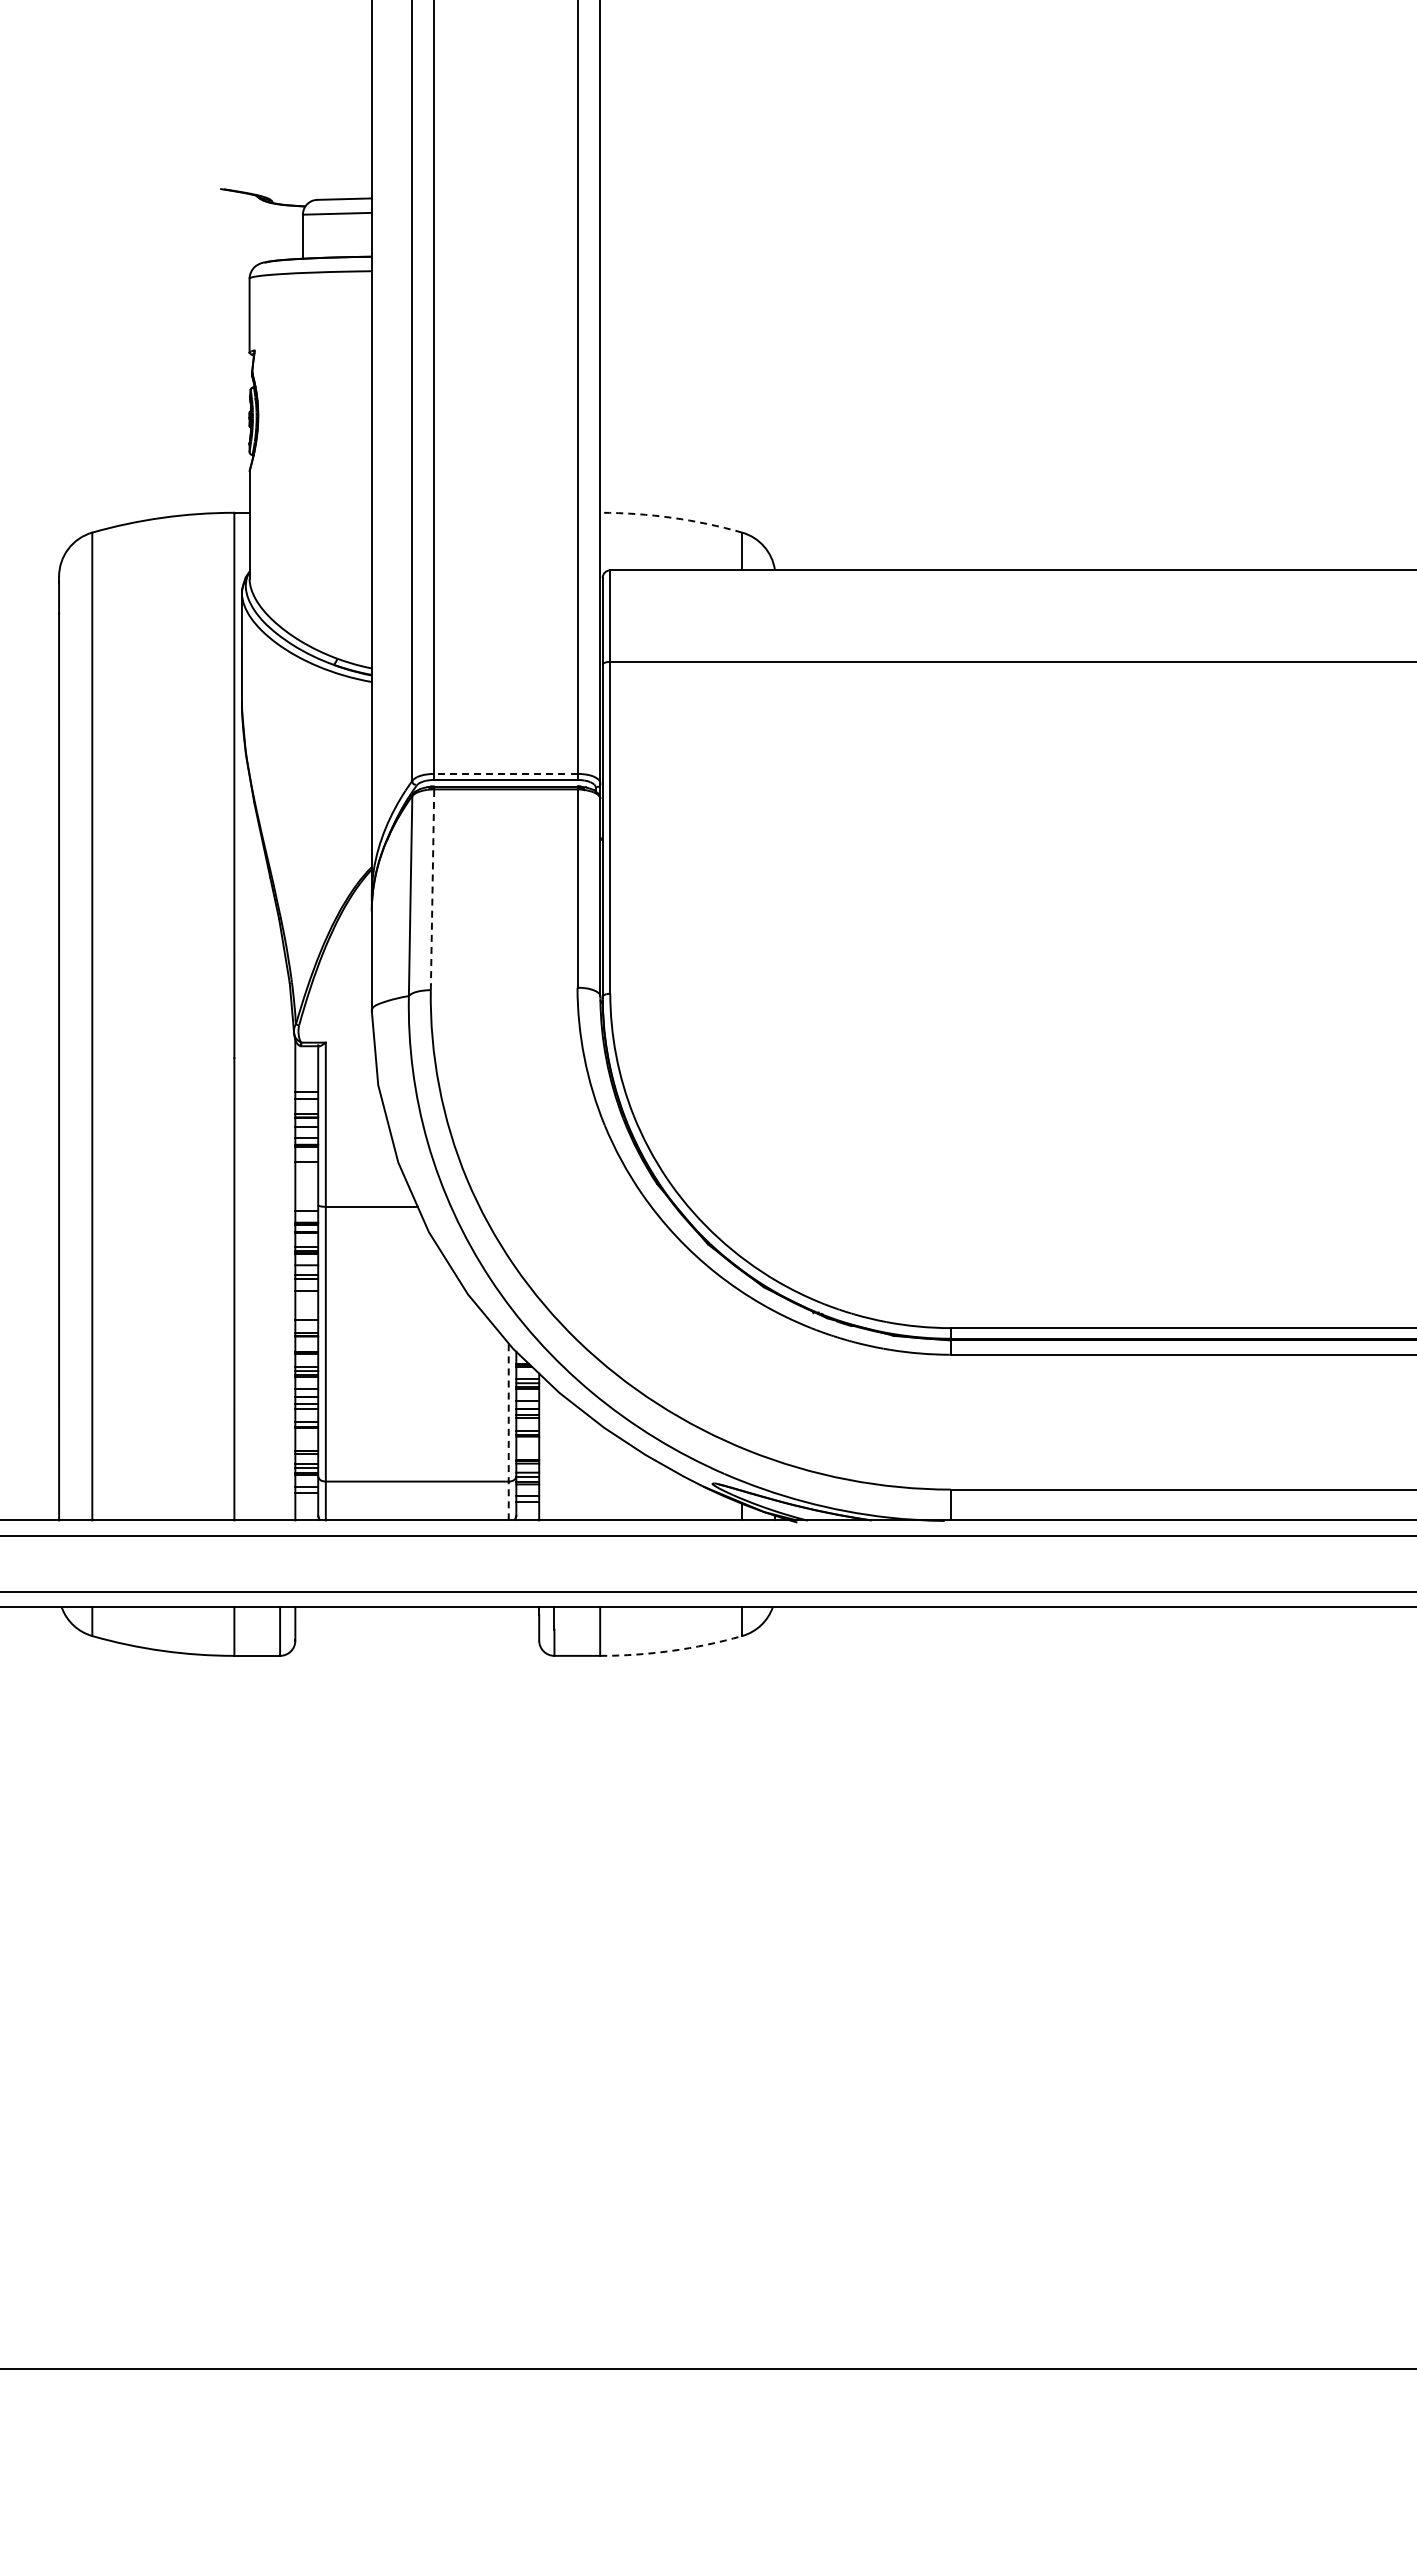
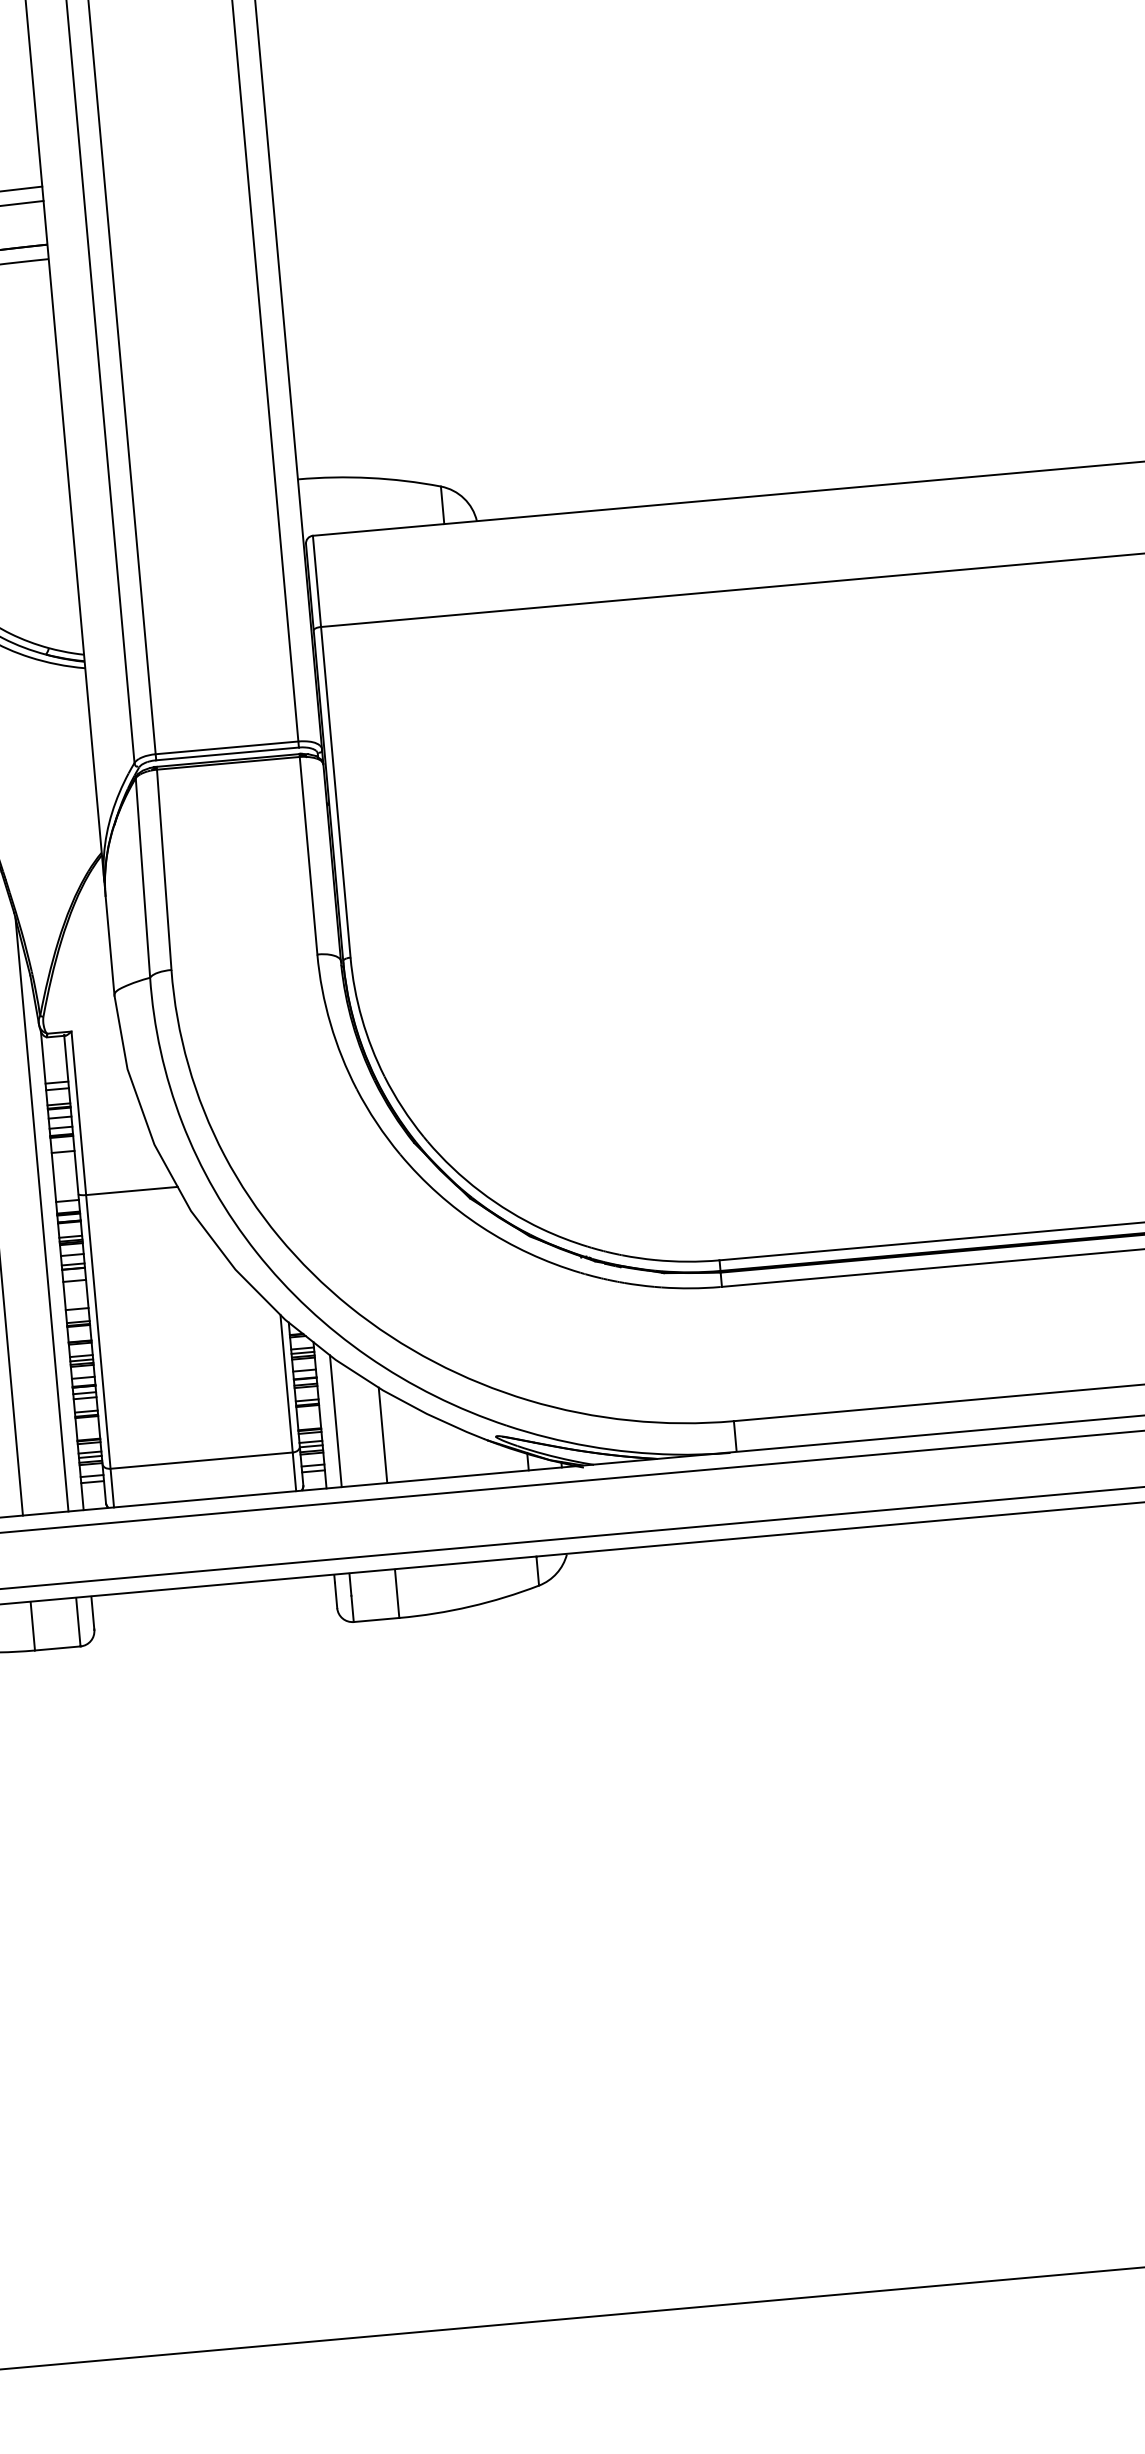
arc: (671, 517) -> (369, 477), dashed -> solid
line: (505, 773) -> (226, 747), dashed -> solid
line: (432, 889) -> (164, 869), dashed -> solid
line: (280, 1222) -> (42, 1214), added
line: (508, 1431) -> (288, 1402), dashed -> solid
line: (554, 1454) -> (335, 1421), added
line: (600, 1472) -> (383, 1435), added
arc: (671, 1650) -> (469, 1606), dashed -> solid

